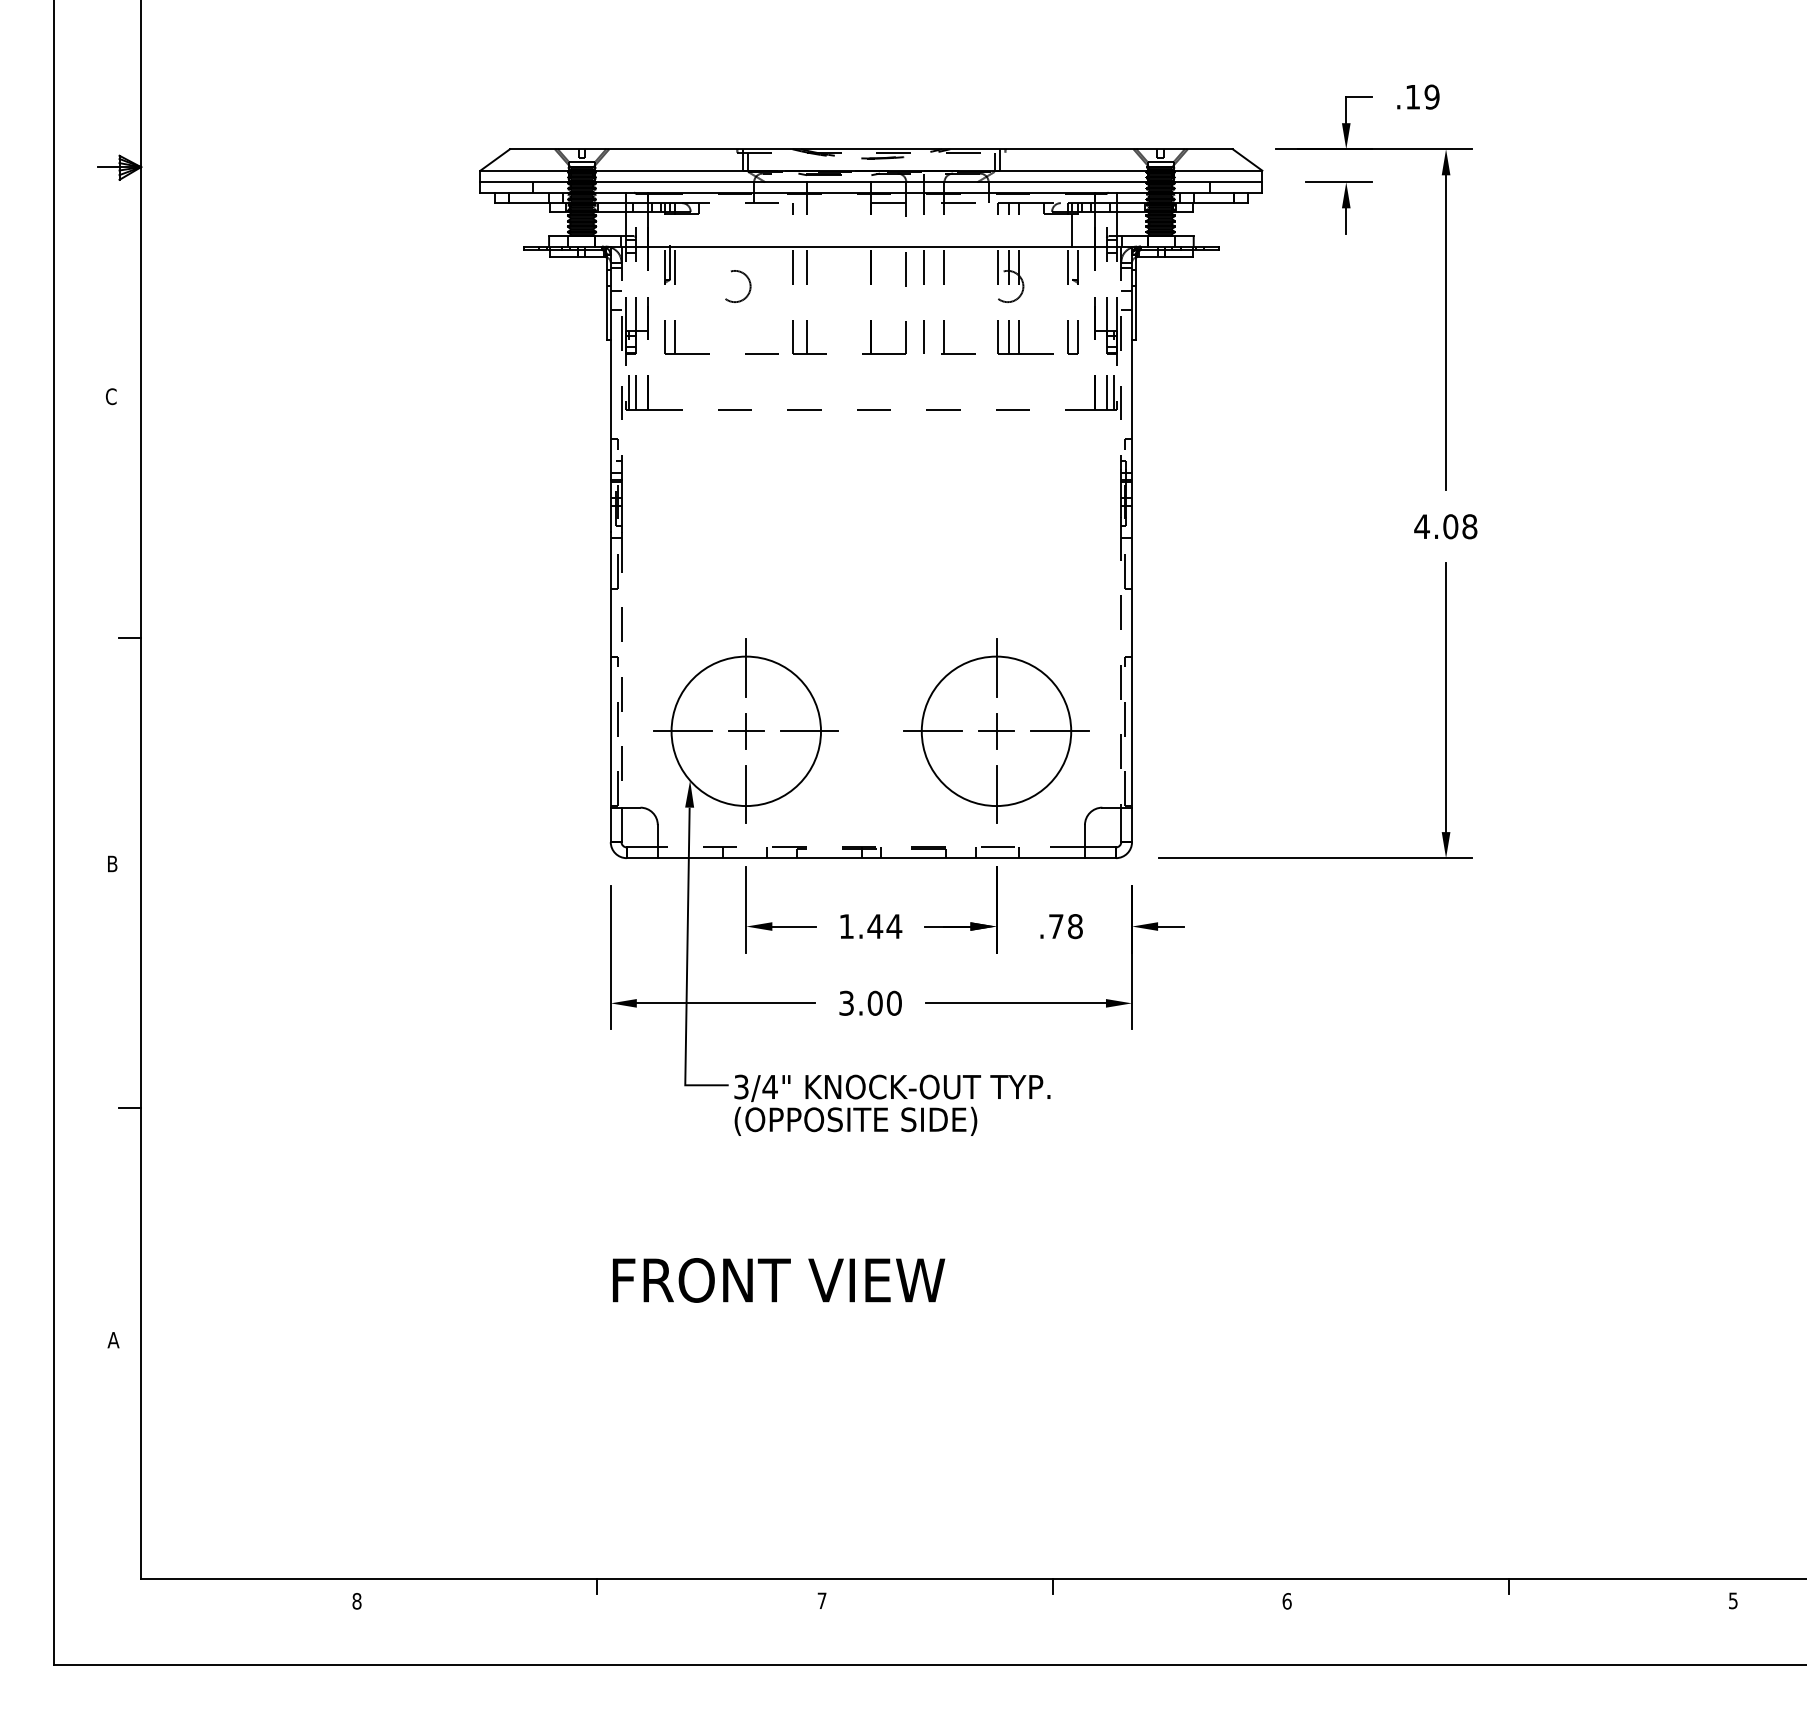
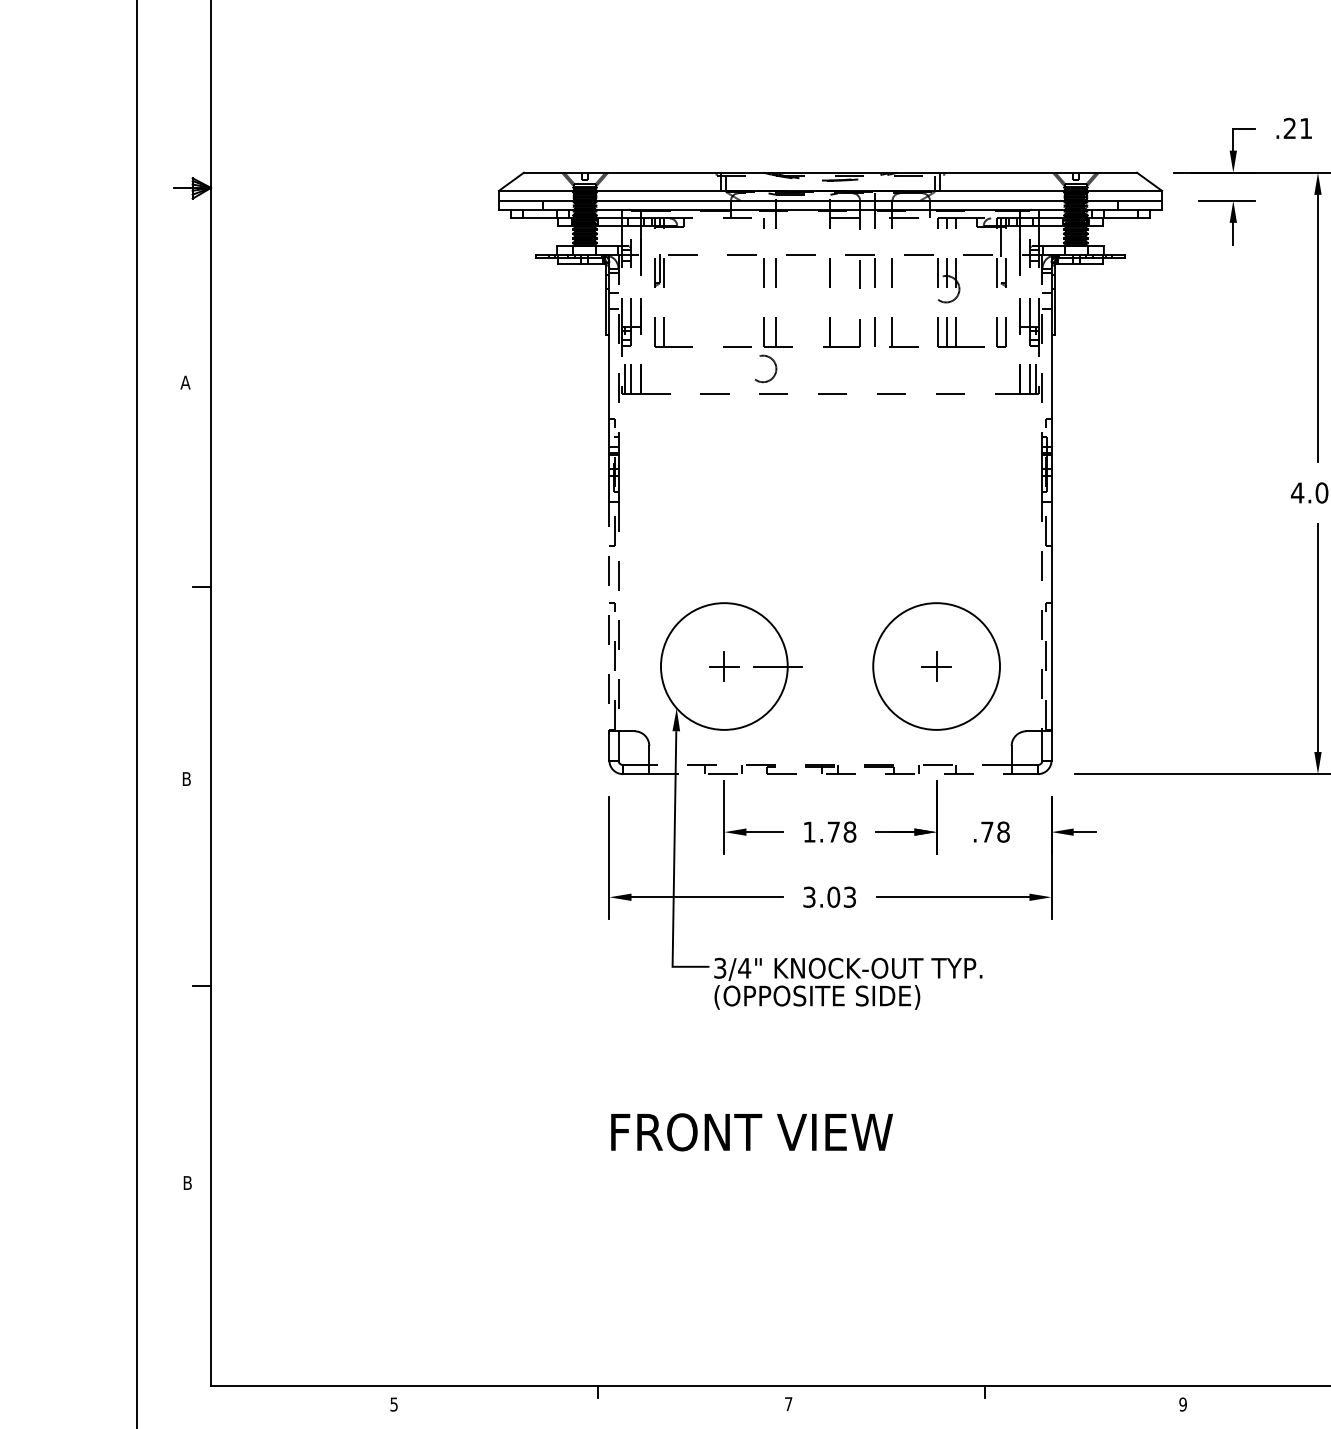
text: (1422, 96) -> (1297, 128), .19 -> .21
line: (871, 246) -> (830, 255), solid -> dashed
circle: (738, 286) -> (766, 368), moved
text: (111, 396) -> (185, 382), C -> A
line: (746, 667) -> (724, 612), removed
line: (996, 667) -> (936, 612), removed
line: (610, 669) -> (609, 614), solid -> dashed
line: (682, 731) -> (670, 666), removed
line: (932, 731) -> (882, 666), removed
line: (1059, 731) -> (990, 666), removed
line: (746, 794) -> (724, 720), removed
line: (996, 794) -> (936, 720), removed
line: (871, 858) -> (830, 774), solid -> dashed
text: (884, 926) -> (841, 832), 1.44 -> 1.78
text: (893, 1002) -> (849, 896), 3.00 -> 3.03
text: (113, 1340) -> (187, 1183), A -> B
text: (356, 1601) -> (393, 1404), 8 -> 5
text: (1286, 1601) -> (1182, 1404), 6 -> 9

